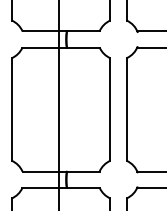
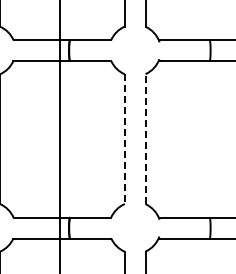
line: (126, 108) -> (145, 138), solid -> dashed
line: (110, 109) -> (124, 139), solid -> dashed

